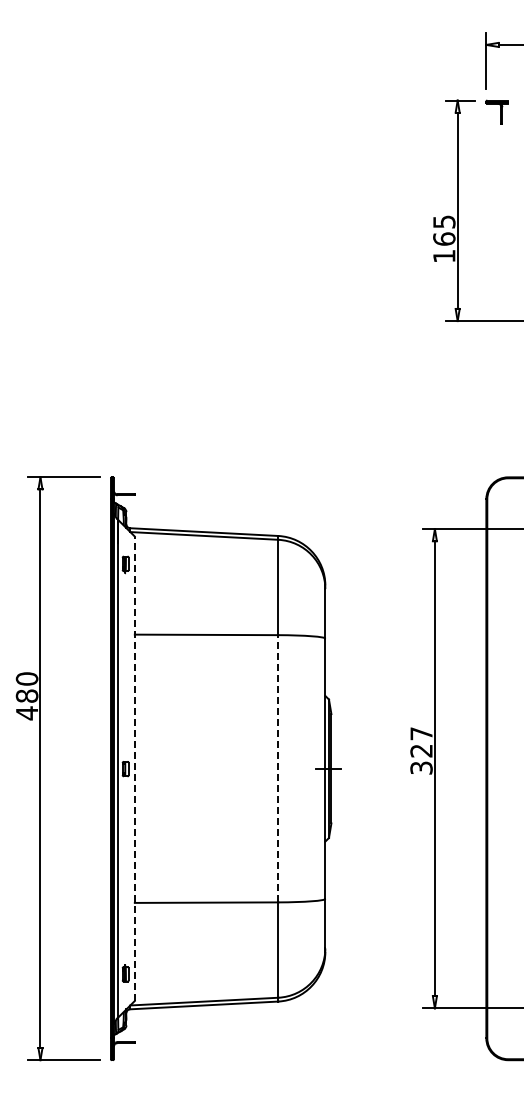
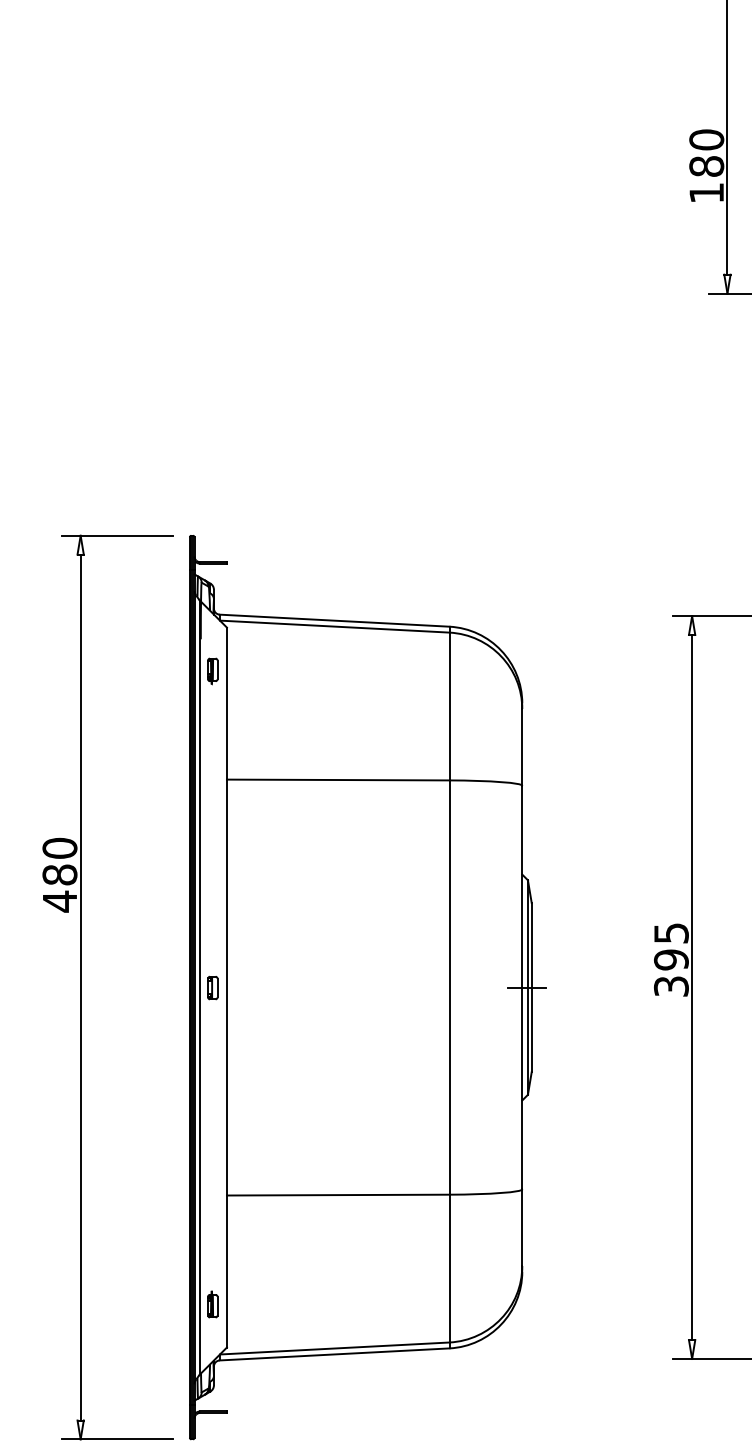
text: (444, 230) -> (706, 153), 165 -> 180
text: (421, 742) -> (671, 946), 327 -> 395
line: (134, 768) -> (226, 987), dashed -> solid
line: (278, 768) -> (449, 987), dashed -> solid

